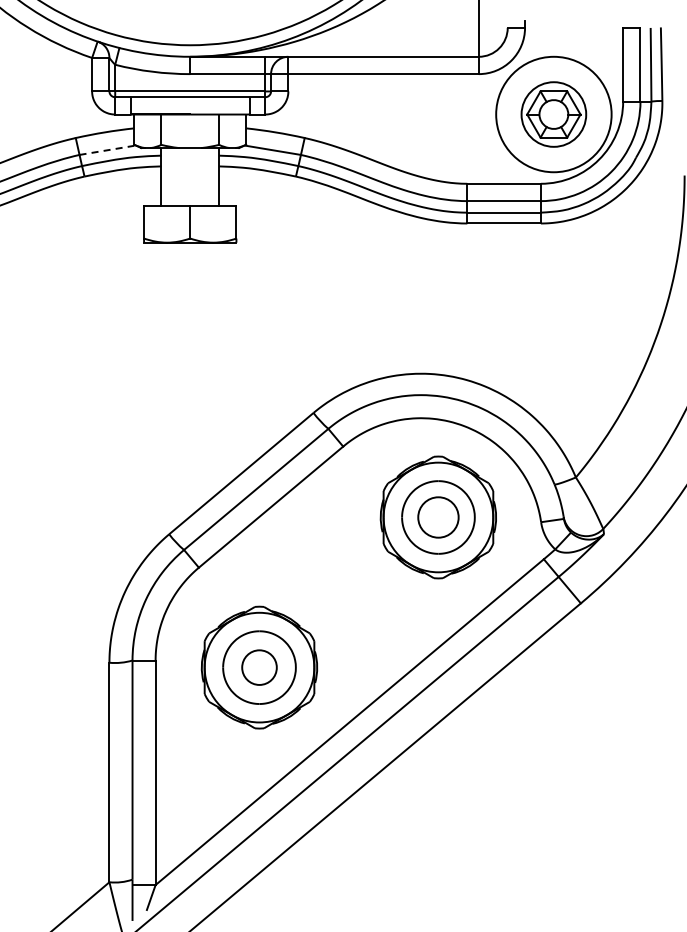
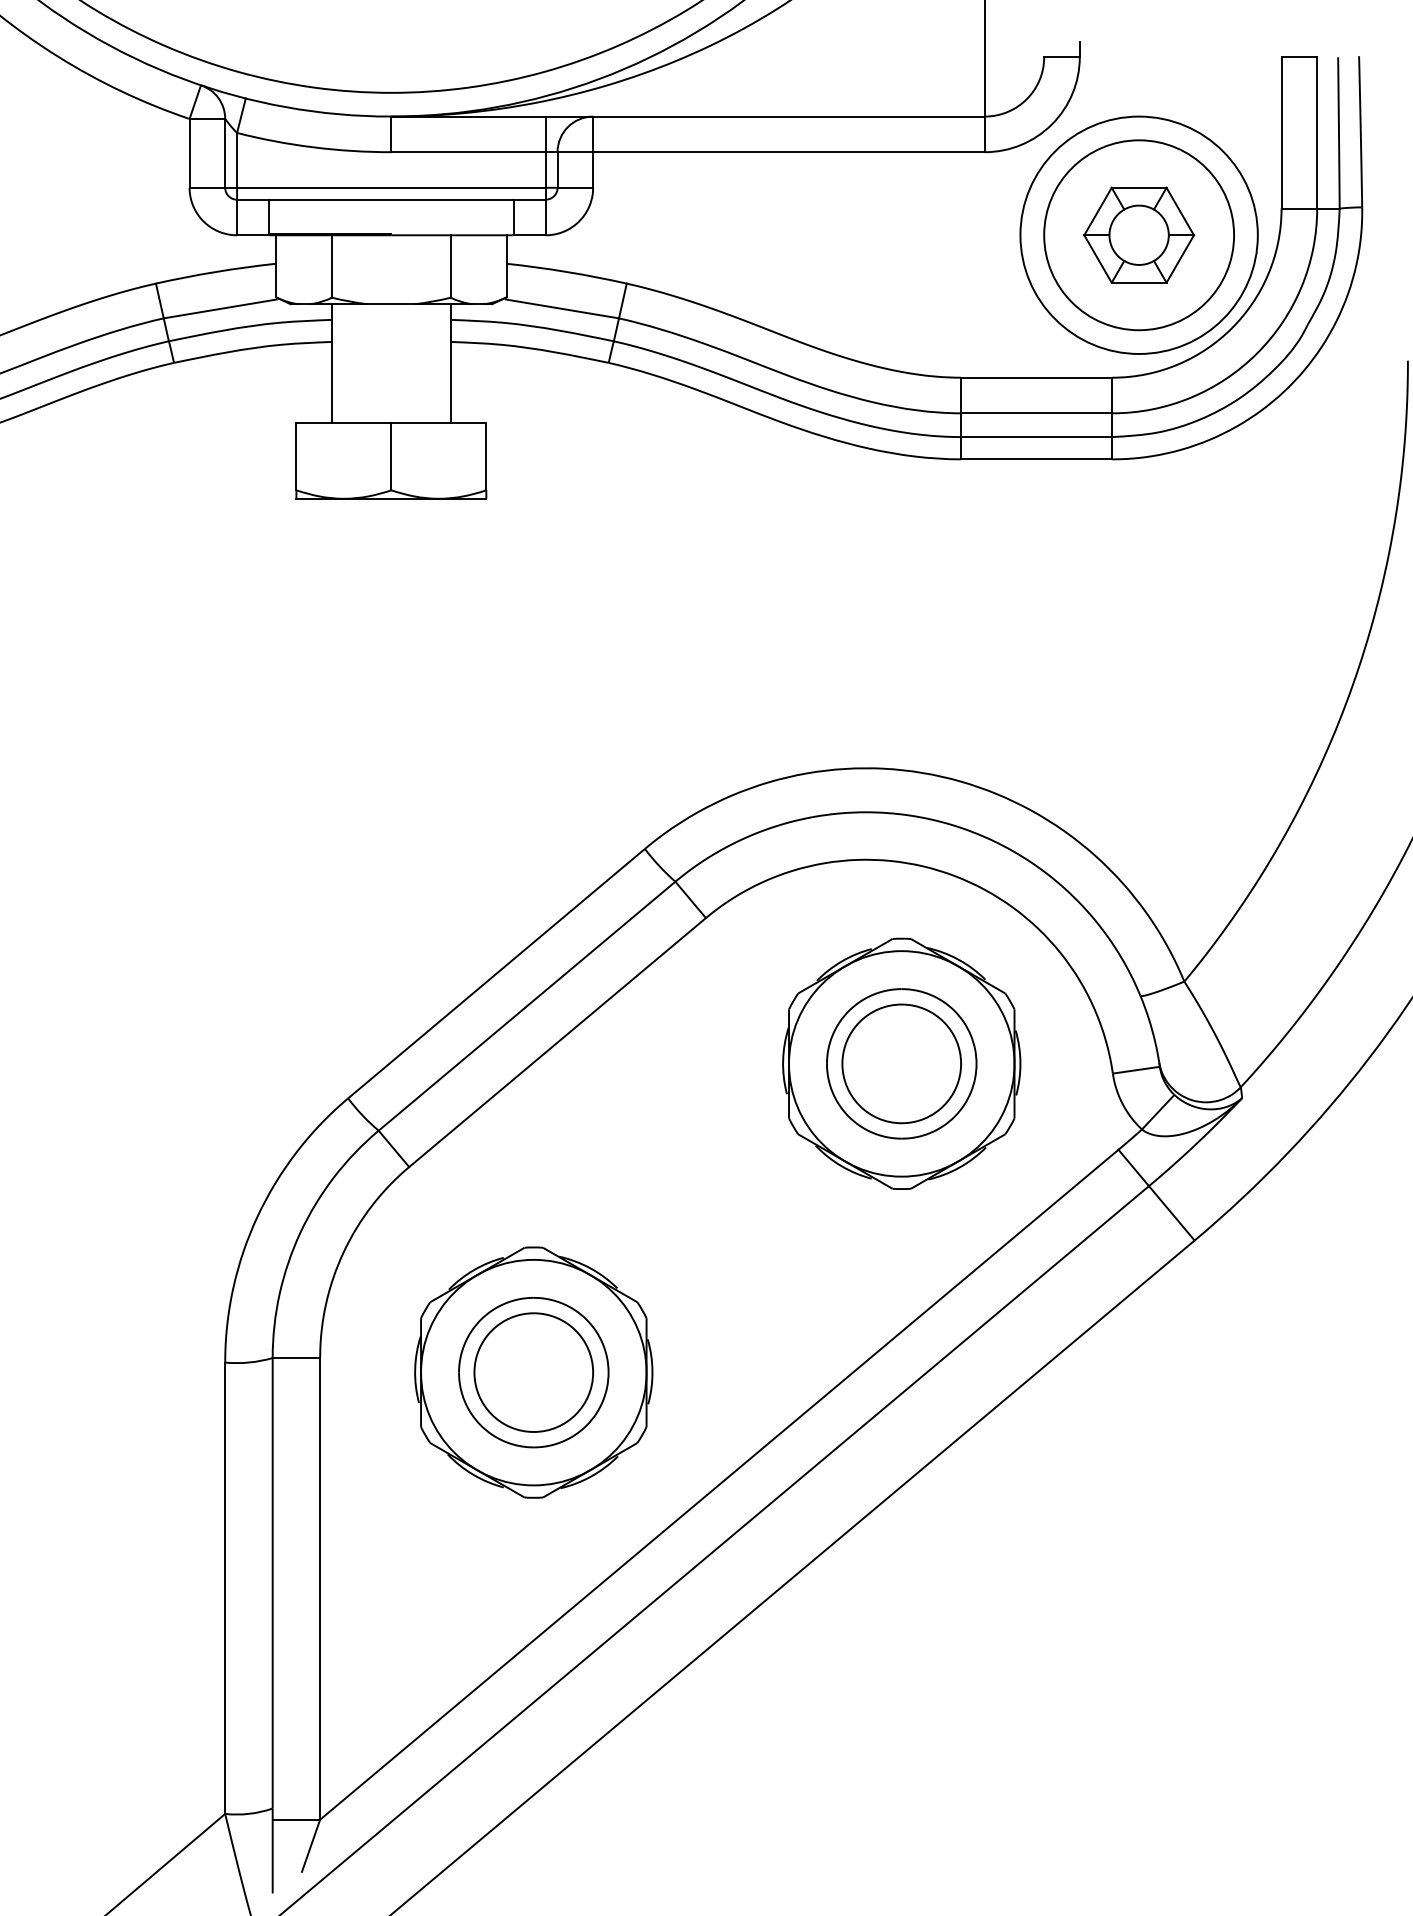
circle: (553, 114) -> (1138, 235), size x1.43
line: (107, 150) -> (221, 309), dashed -> solid
circle: (438, 517) -> (901, 1063), size x1.43
circle: (259, 667) -> (533, 1372), size x1.67

